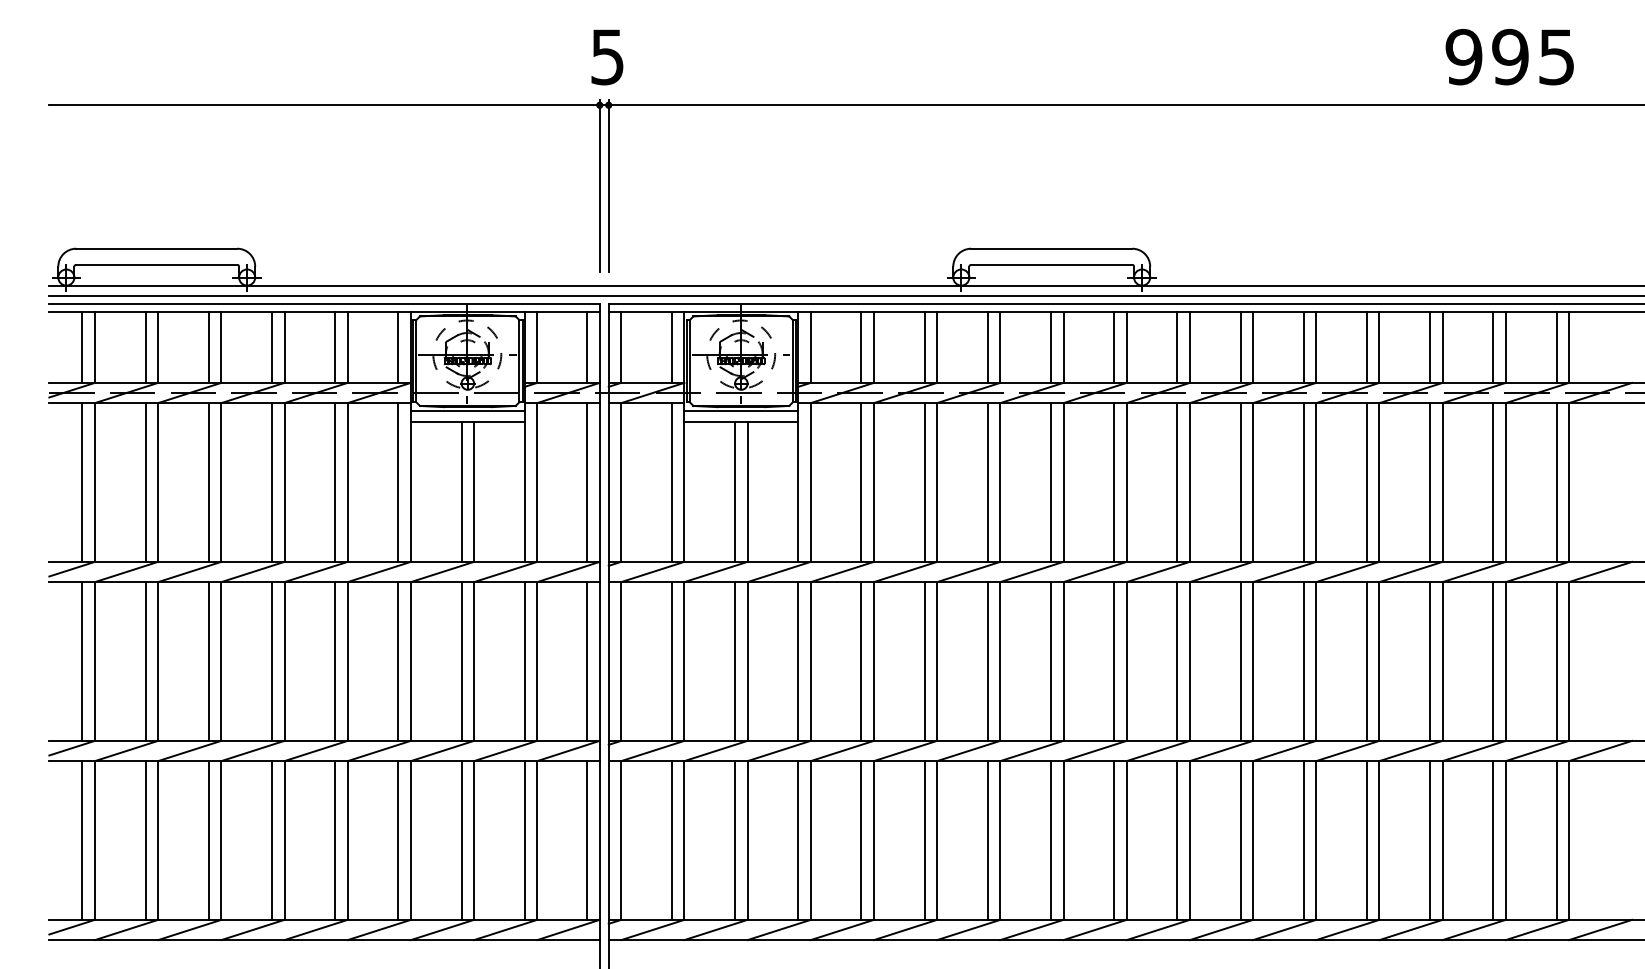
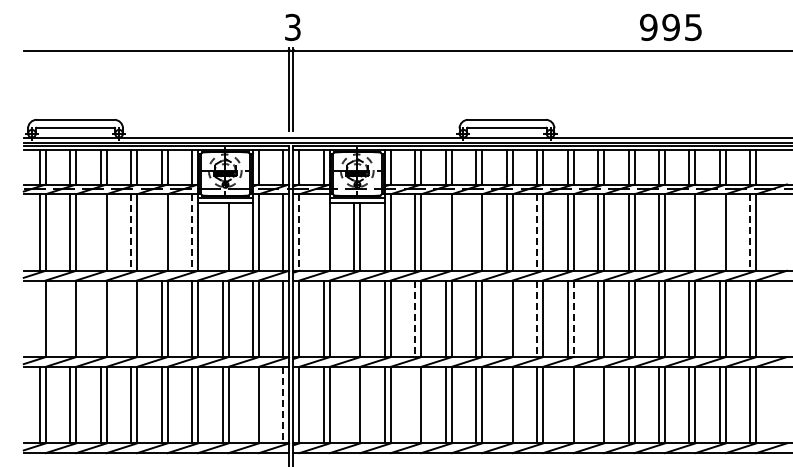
text: (606, 55) -> (292, 26), 5 -> 3
text: (1509, 55) -> (670, 26), moved
line: (208, 482) -> (100, 232), removed
line: (335, 482) -> (161, 232), removed
line: (671, 482) -> (323, 232), removed
line: (924, 482) -> (445, 232), removed
line: (988, 482) -> (476, 232), removed
line: (1430, 482) -> (689, 232), removed
line: (1492, 482) -> (719, 232), removed
line: (272, 484) -> (131, 233), solid -> dashed
line: (399, 484) -> (192, 233), solid -> dashed
line: (621, 484) -> (299, 233), solid -> dashed
line: (1114, 484) -> (537, 233), solid -> dashed
line: (1556, 484) -> (750, 233), solid -> dashed
line: (461, 490) -> (222, 236), removed
line: (81, 660) -> (39, 318), removed
line: (146, 660) -> (70, 318), removed
line: (208, 660) -> (100, 318), removed
line: (272, 660) -> (131, 318), removed
line: (735, 660) -> (354, 318), removed
line: (1050, 660) -> (506, 318), removed
line: (861, 662) -> (415, 319), solid -> dashed
line: (1114, 662) -> (537, 319), solid -> dashed
line: (1189, 662) -> (573, 319), solid -> dashed
line: (523, 839) -> (252, 404), removed
line: (735, 839) -> (354, 404), removed
line: (861, 839) -> (415, 404), removed
line: (1050, 839) -> (506, 404), removed
line: (1177, 839) -> (567, 404), removed
line: (1241, 839) -> (598, 404), removed
line: (588, 841) -> (283, 405), solid -> dashed

